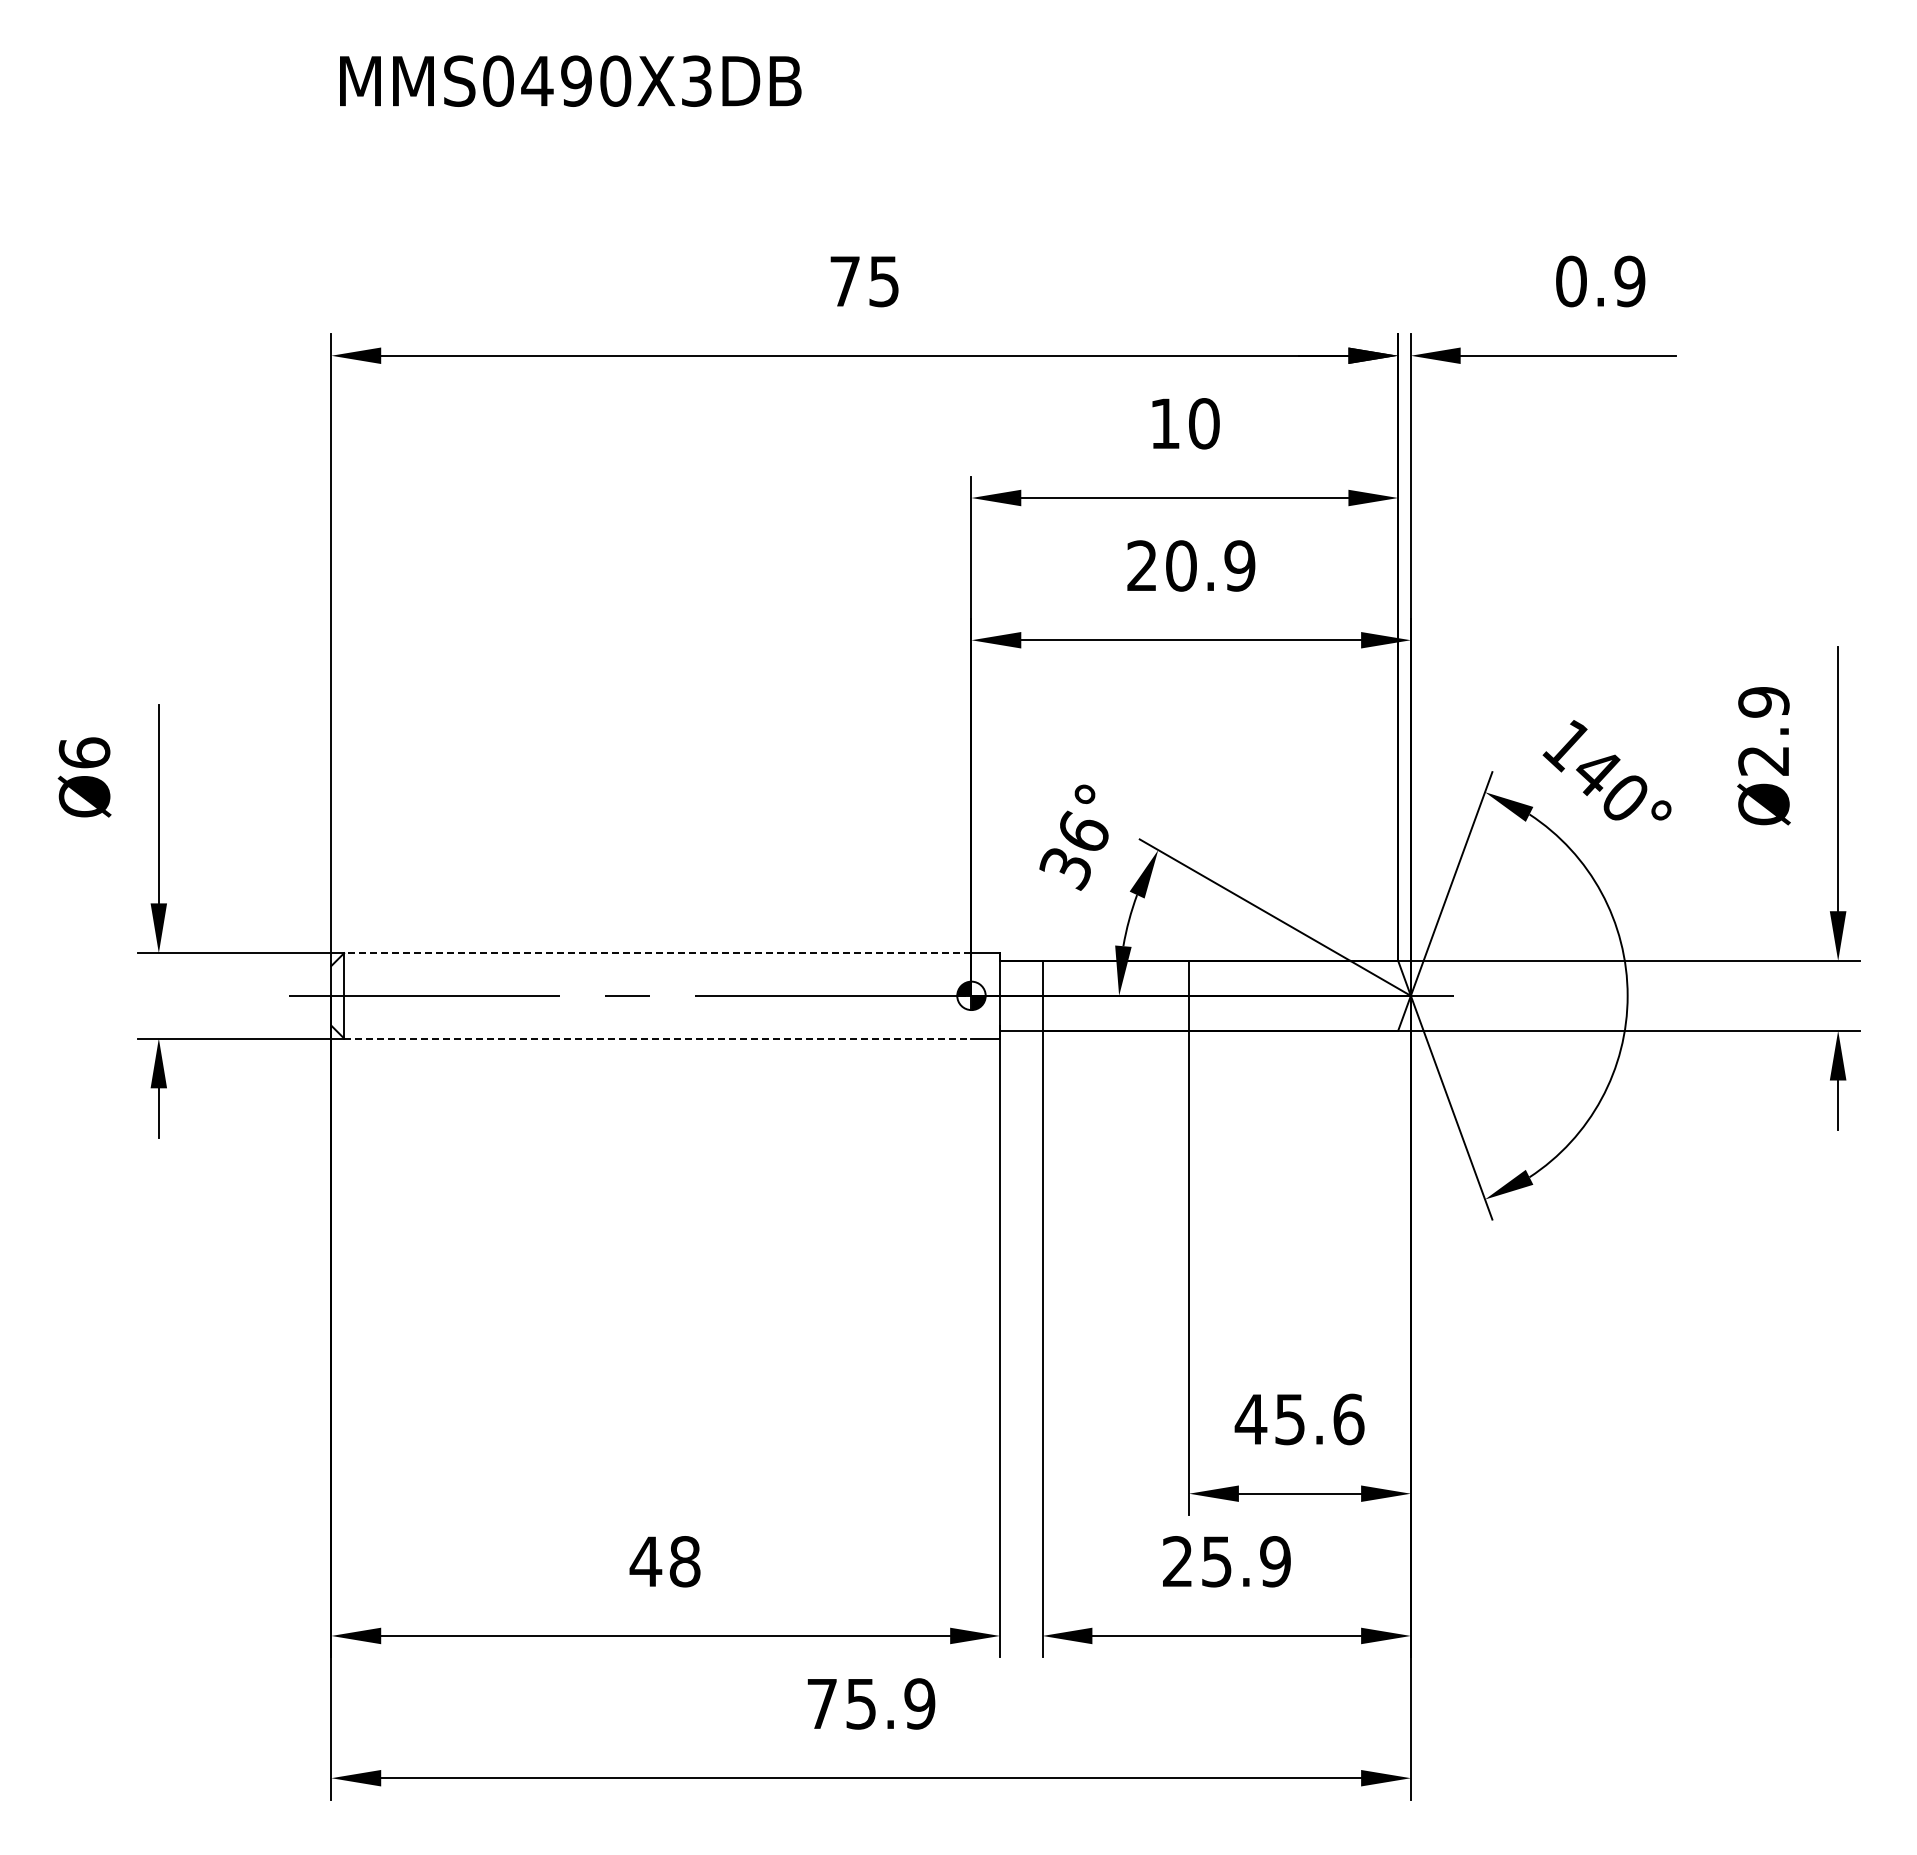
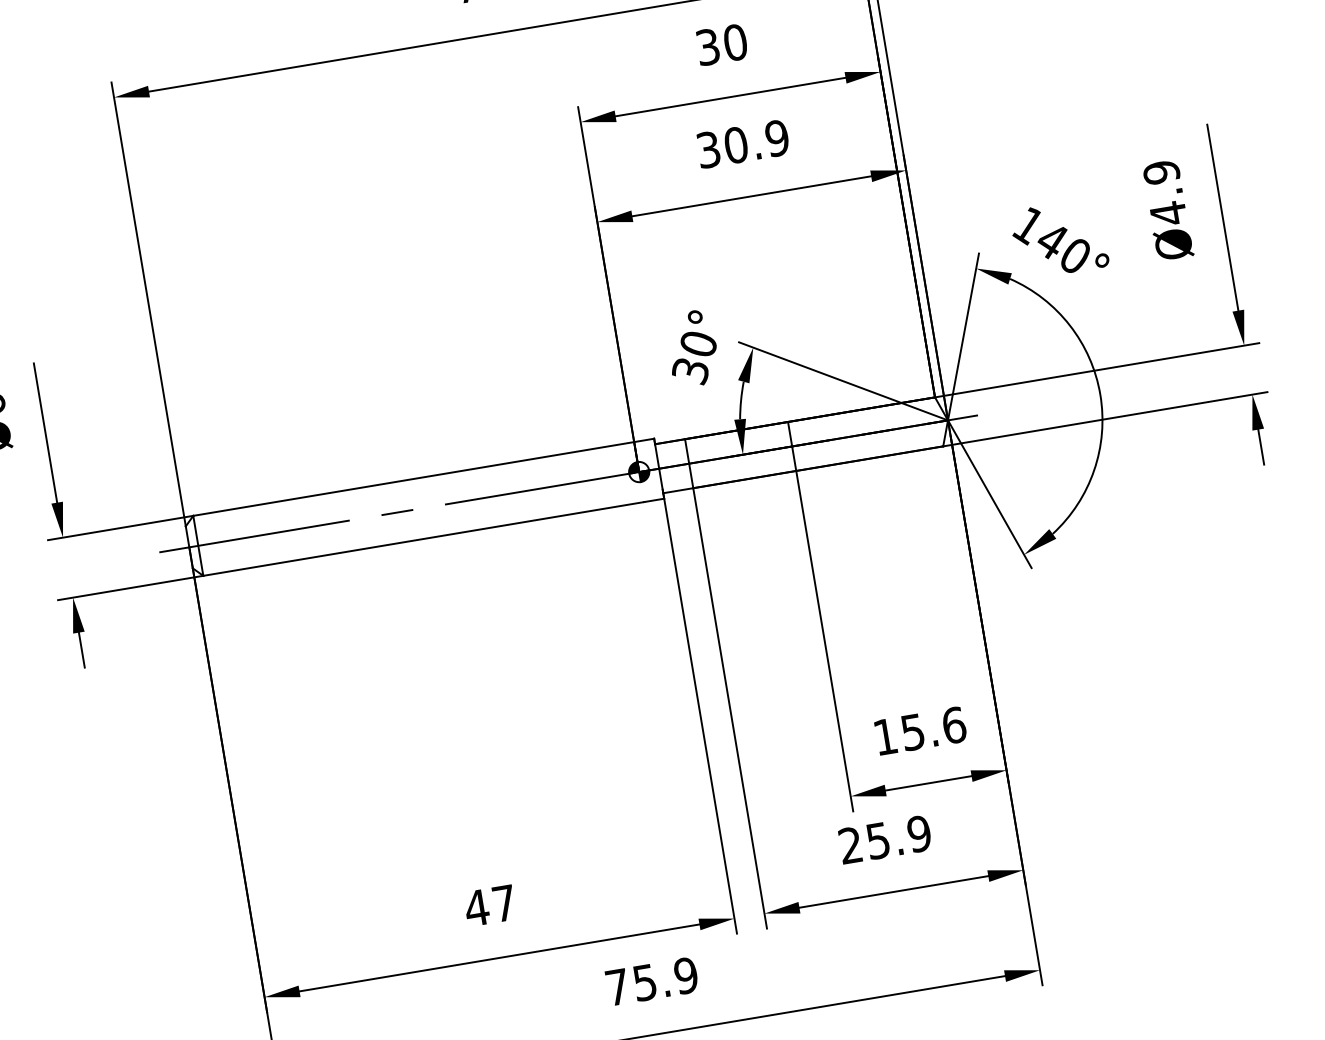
text: (1164, 423) -> (707, 47), 10 -> 30
text: (1141, 565) -> (708, 149), 20.9 -> 30.9
text: (1763, 760) -> (1168, 213), Ø2.9 -> Ø4.9
text: (1083, 830) -> (698, 342), 36° -> 30°
line: (657, 953) -> (413, 479), dashed -> solid
line: (657, 1038) -> (423, 538), dashed -> solid
text: (1250, 1419) -> (885, 737), 45.6 -> 15.6
text: (684, 1561) -> (504, 903), 48 -> 47

